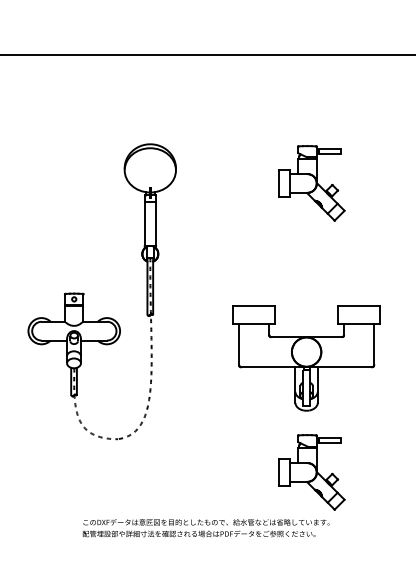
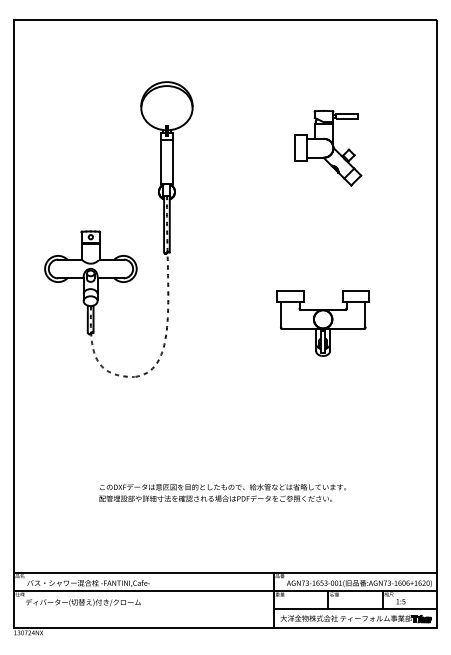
part: (84, 293) -> (101, 231), moved
part: (305, 358) -> (322, 323), size x0.62
part: (311, 472) -> (328, 437), removed

